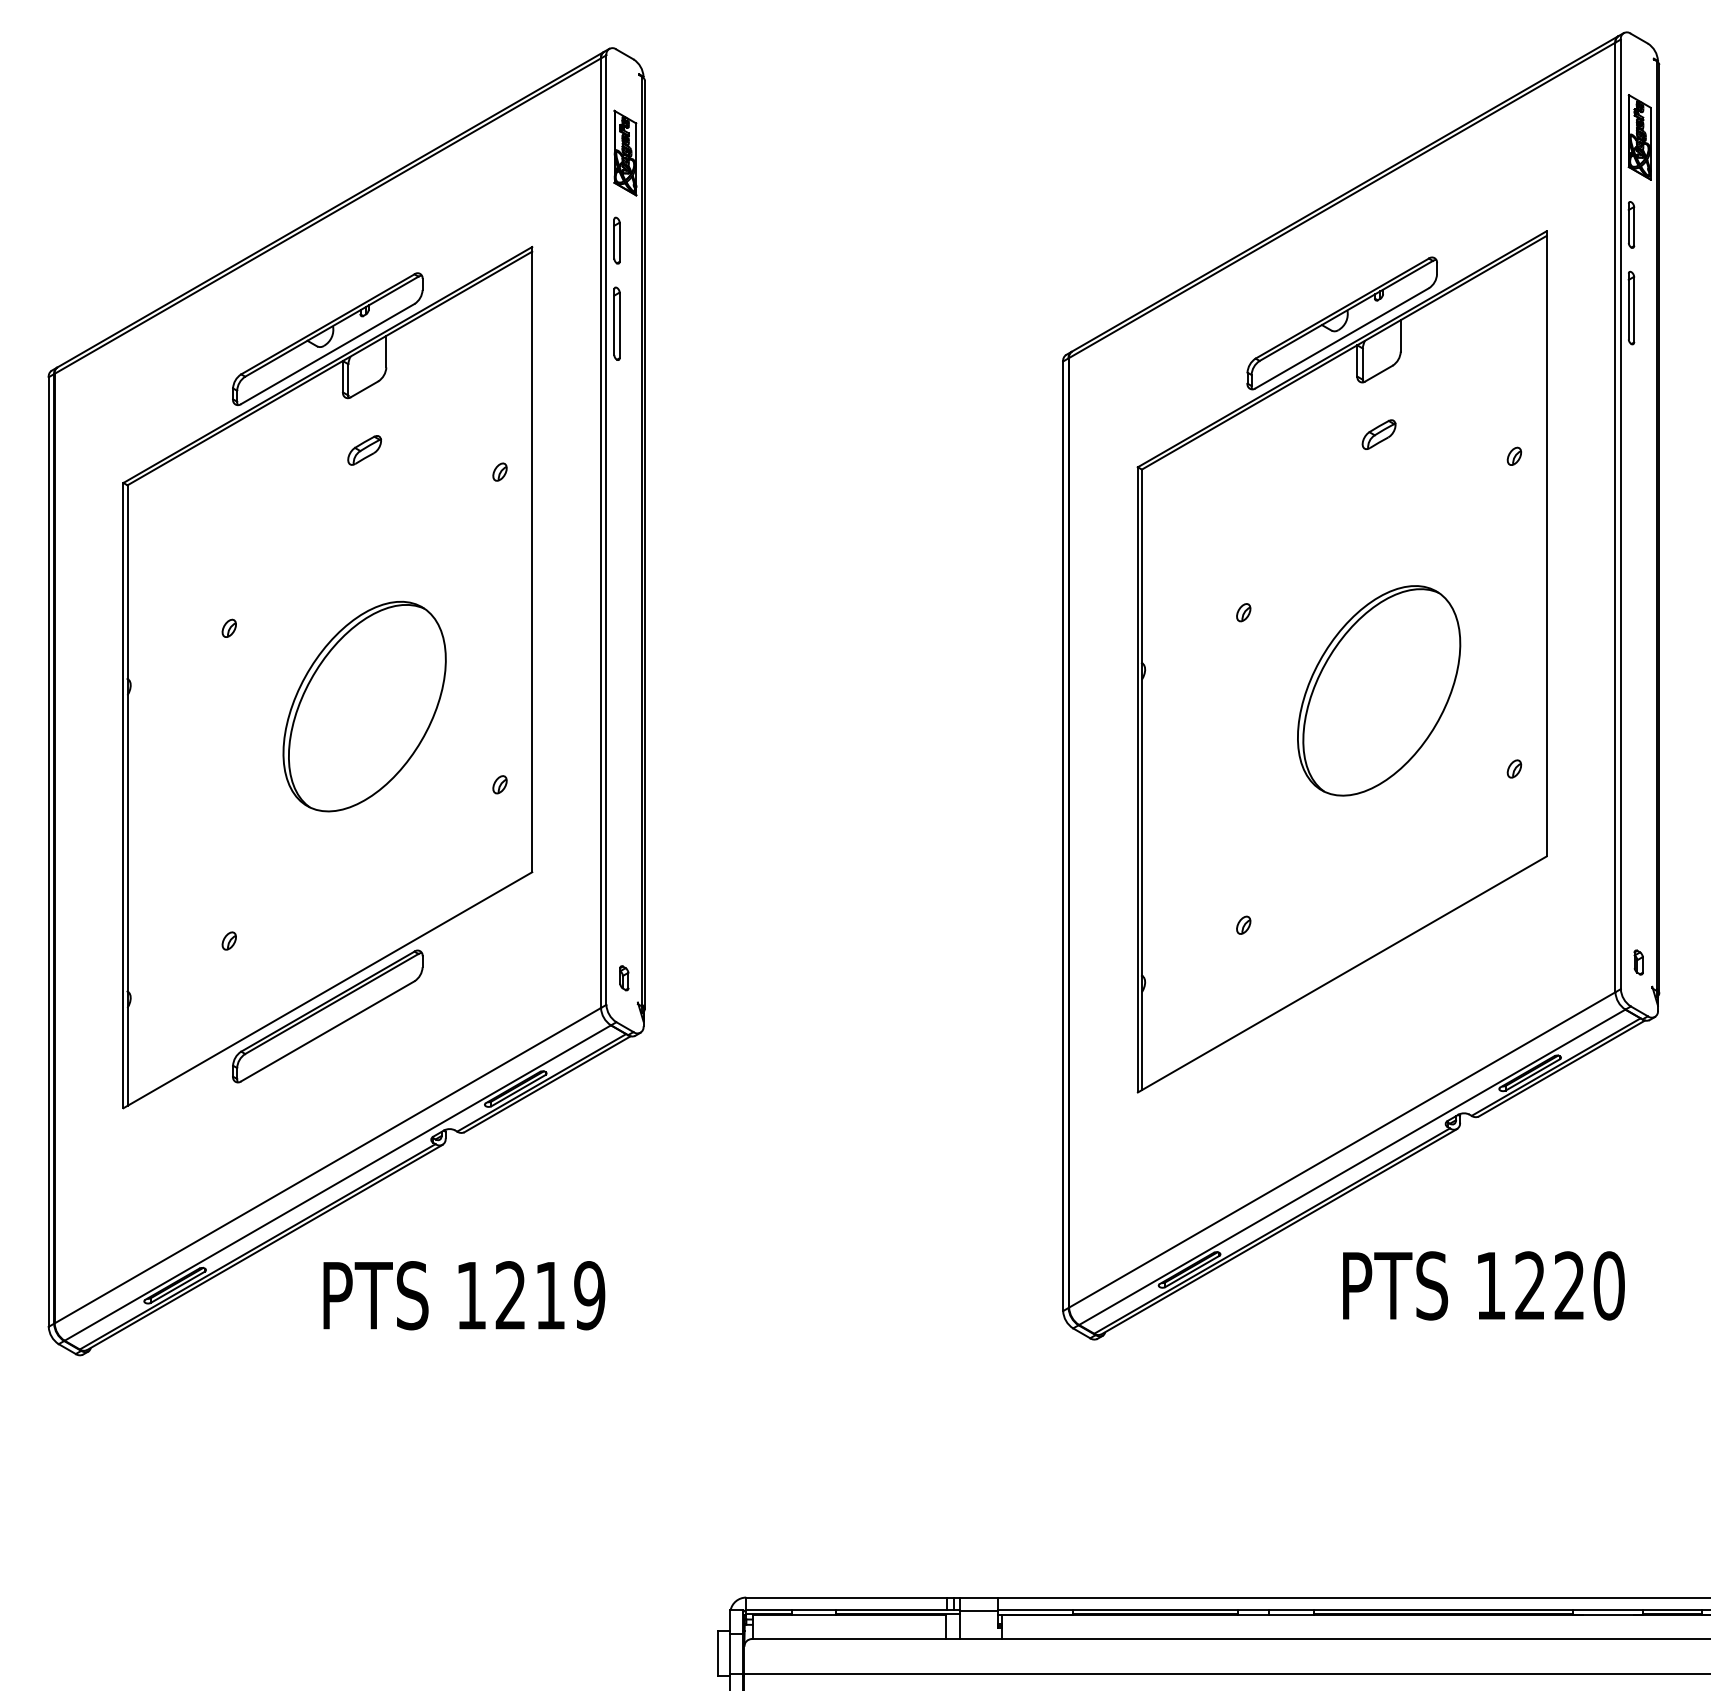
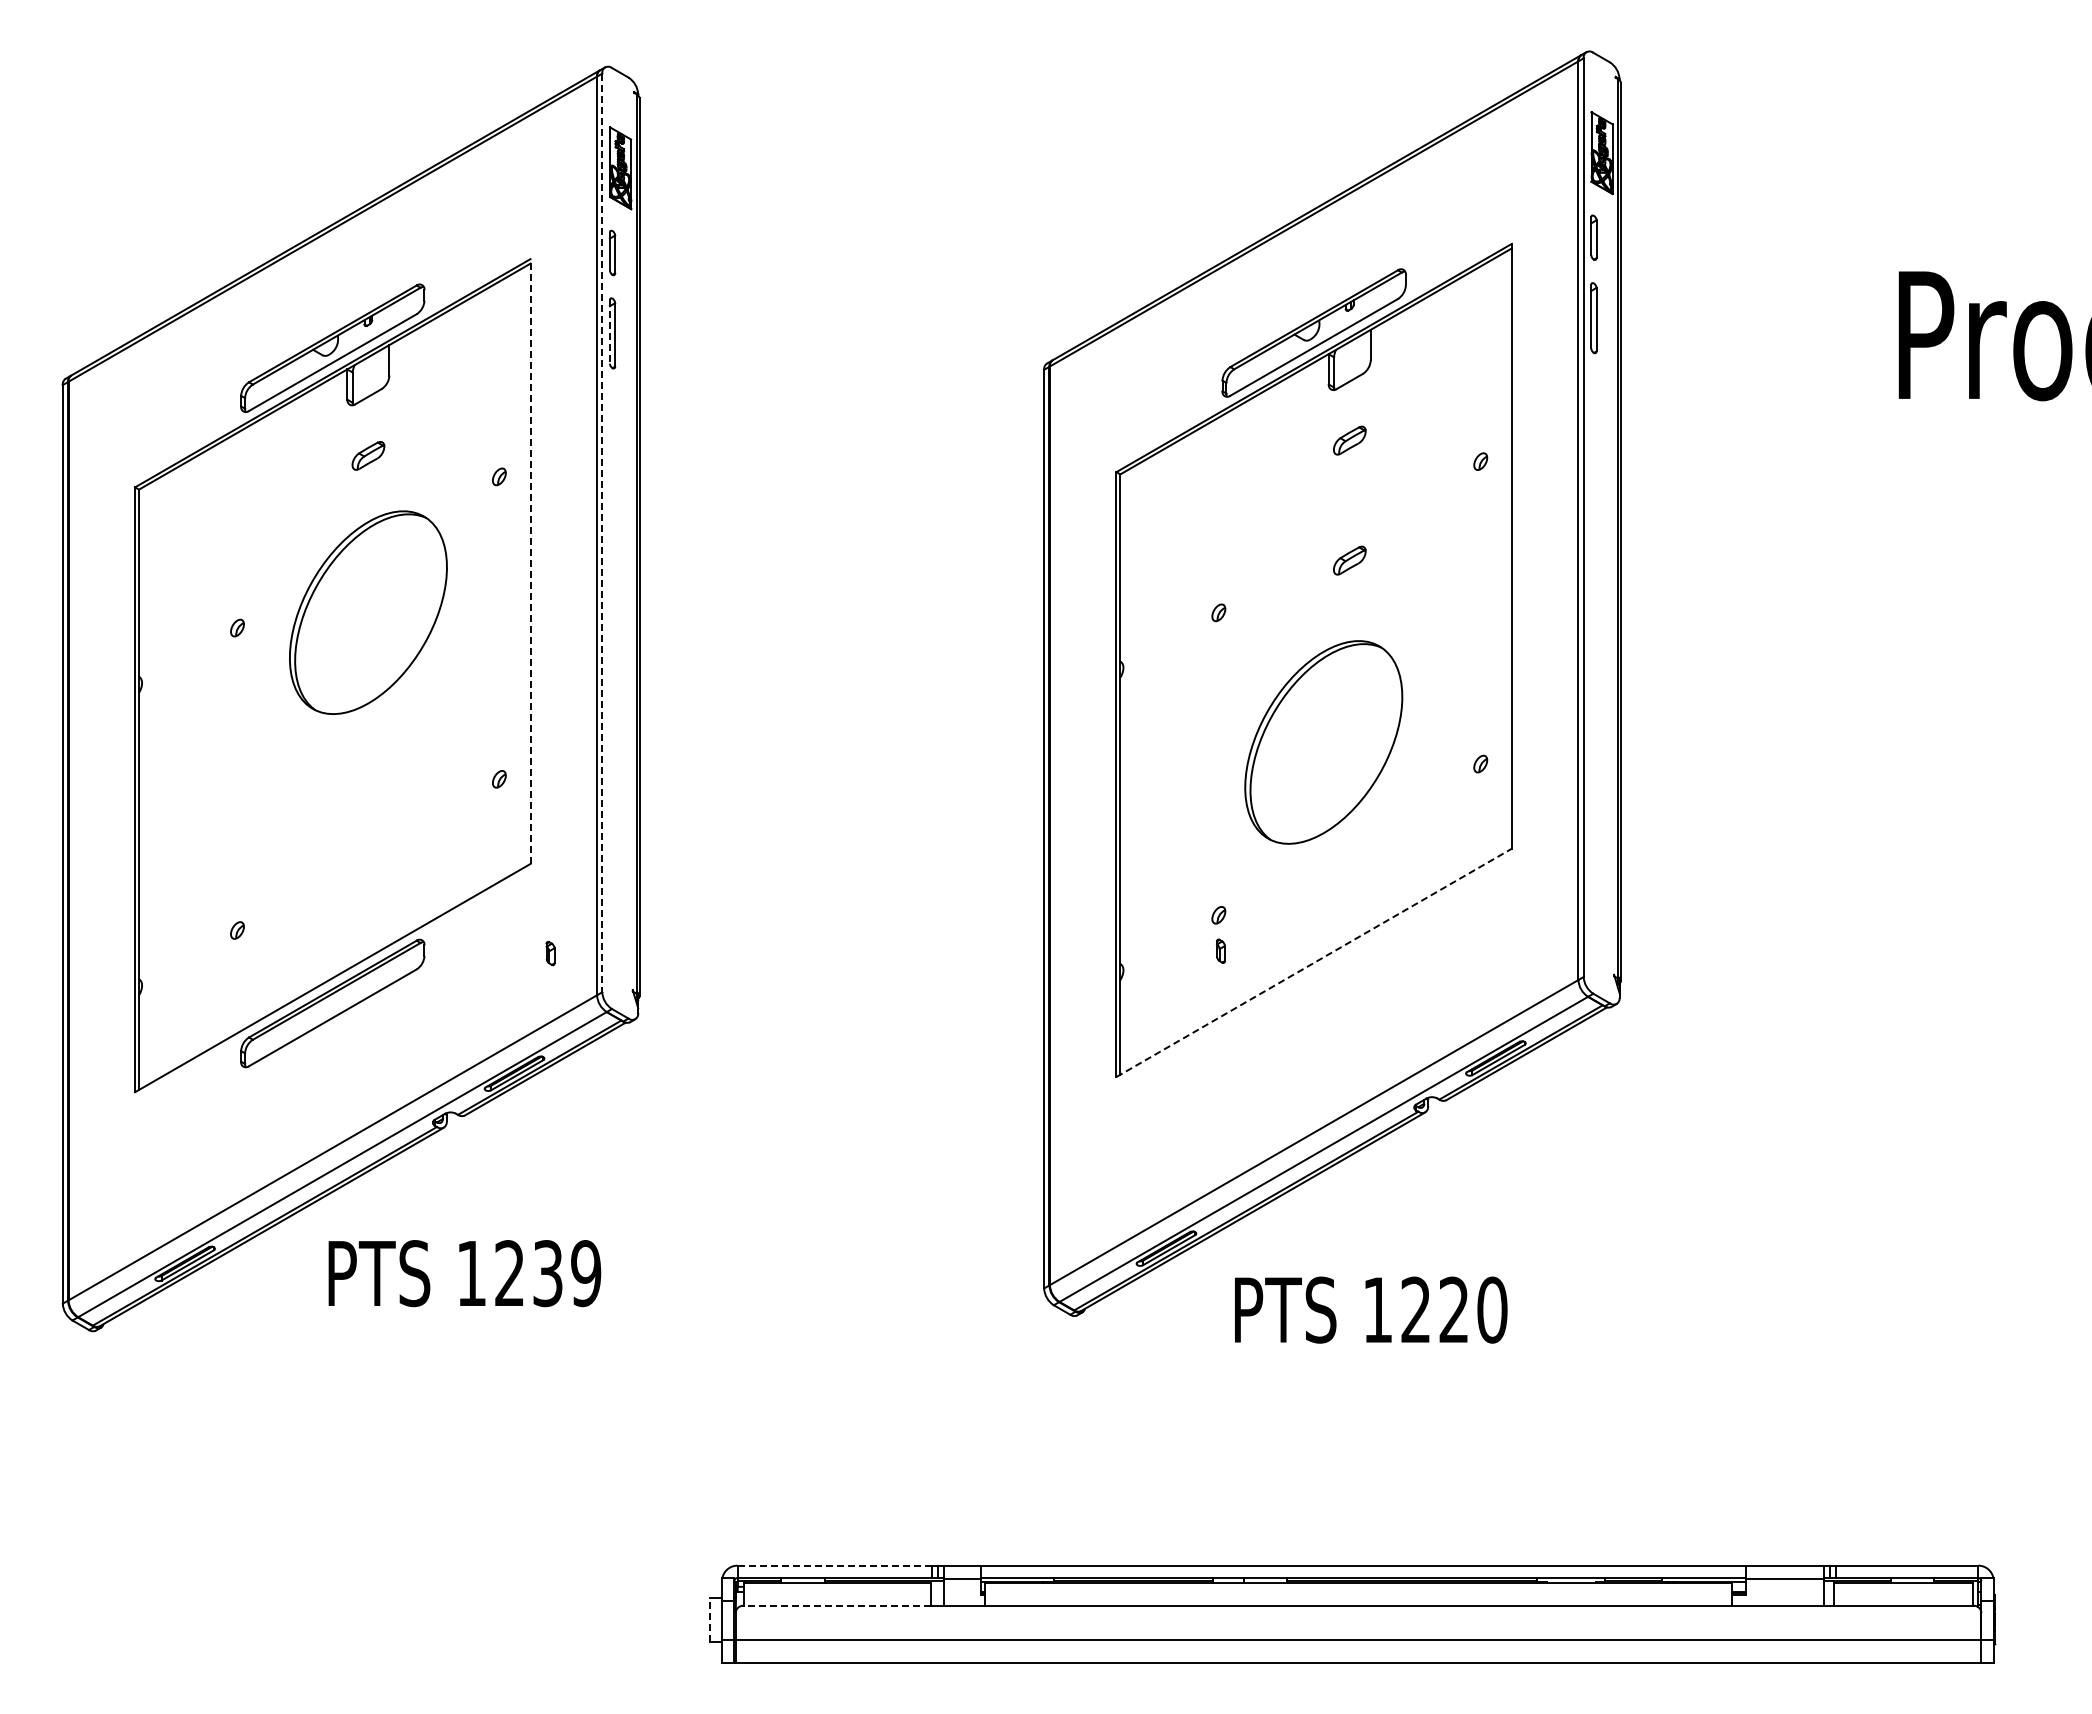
line: (613, 321) -> (609, 331), solid -> dashed
line: (606, 530) -> (602, 533), solid -> dashed
part: (1378, 558) -> (1349, 560), added
line: (532, 559) -> (530, 561), solid -> dashed
part: (1378, 690) -> (1323, 742), moved
part: (364, 706) -> (368, 612), moved
part: (1638, 961) -> (1220, 950), moved
line: (1342, 974) -> (1314, 962), solid -> dashed
part: (624, 978) -> (550, 953), moved
text: (1484, 1285) -> (1371, 1309), moved
text: (549, 1295) -> (547, 1273), 1219 -> 1239
line: (846, 1597) -> (834, 1565), solid -> dashed
line: (849, 1638) -> (837, 1605), solid -> dashed
line: (717, 1654) -> (709, 1620), solid -> dashed

